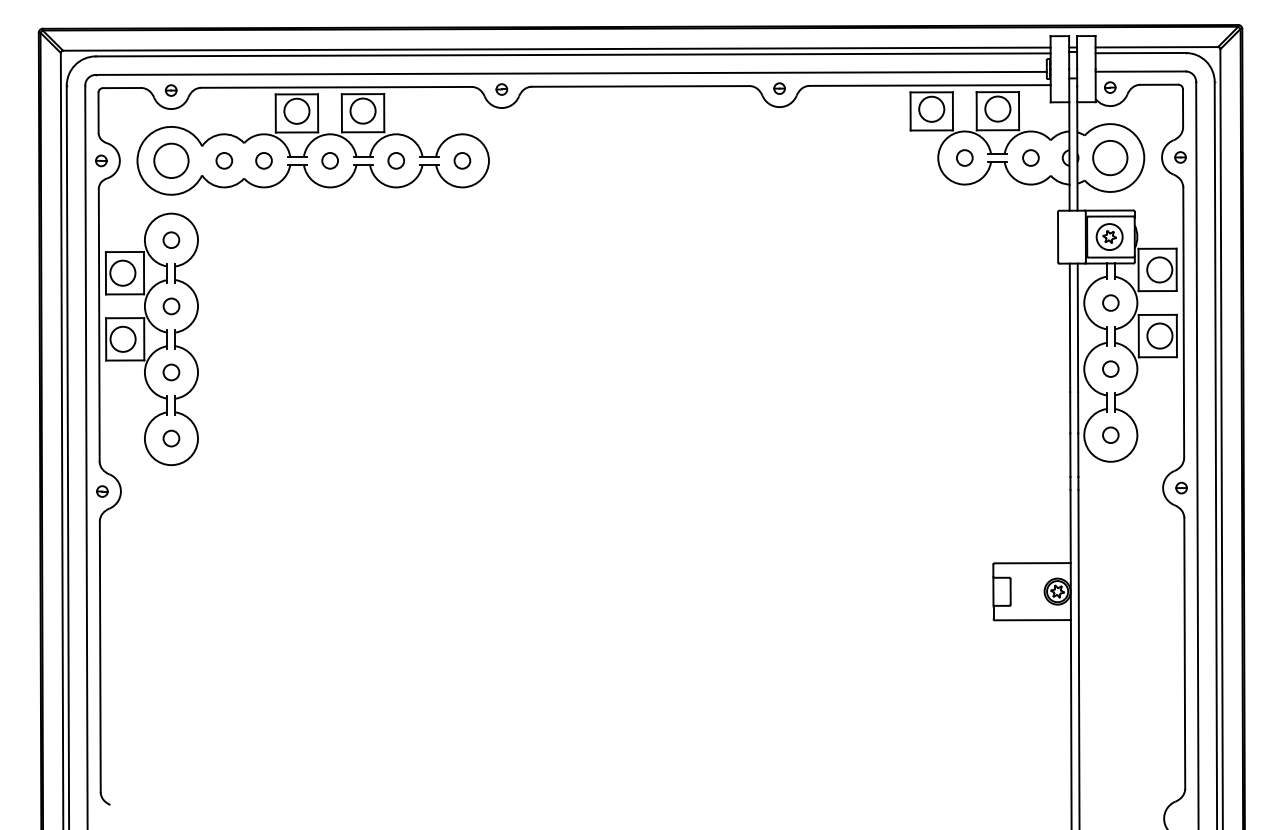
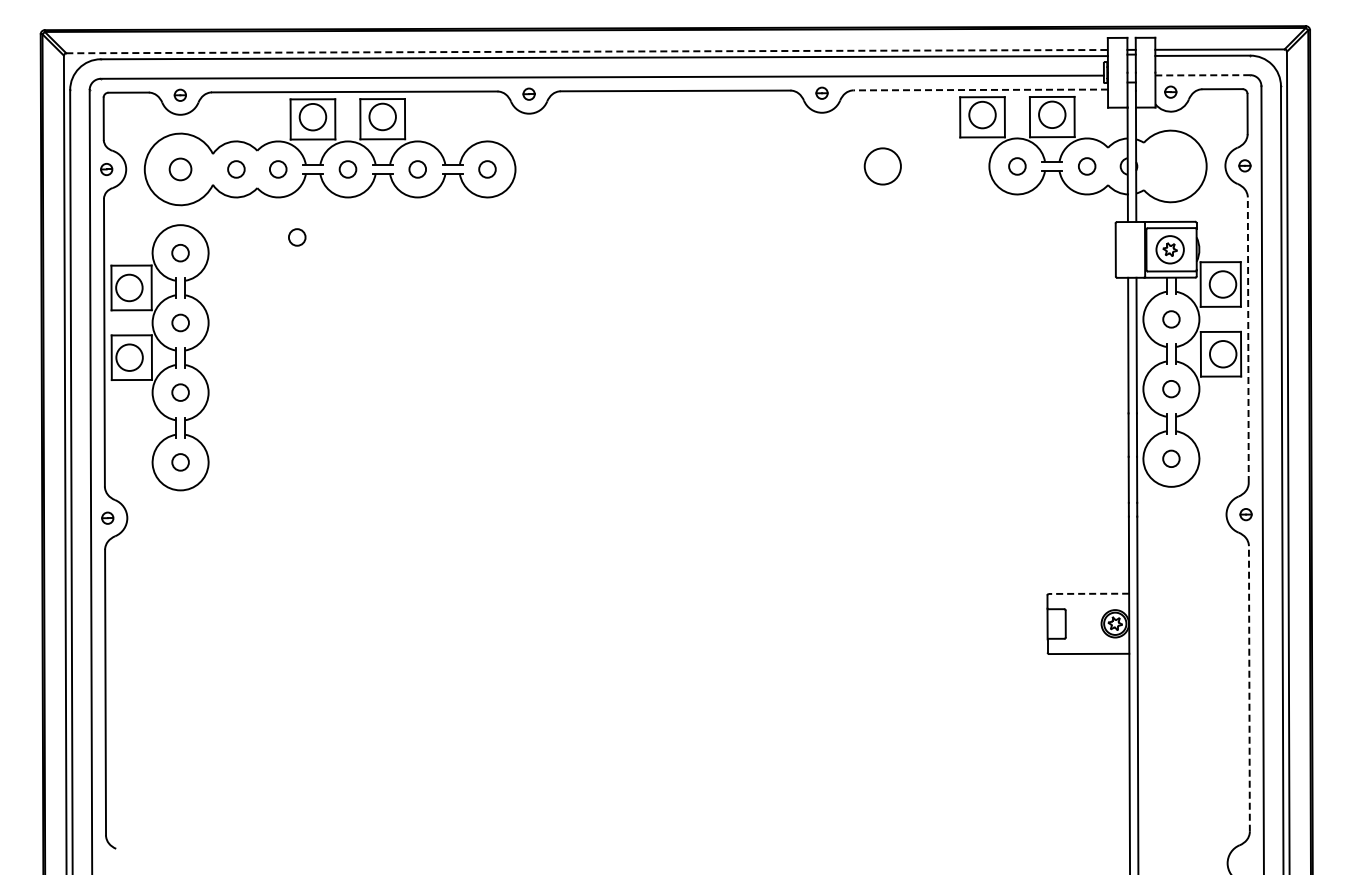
line: (557, 49) -> (587, 51), solid -> dashed
line: (1140, 71) -> (1202, 75), solid -> dashed
line: (929, 85) -> (980, 89), solid -> dashed
circle: (1109, 158) -> (882, 166), moved
circle: (171, 160) -> (180, 169), size x0.6
circle: (282, 225) -> (297, 237), added
line: (1183, 323) -> (1248, 340), solid -> dashed
line: (1032, 562) -> (1088, 593), solid -> dashed
line: (1184, 652) -> (1249, 688), solid -> dashed

